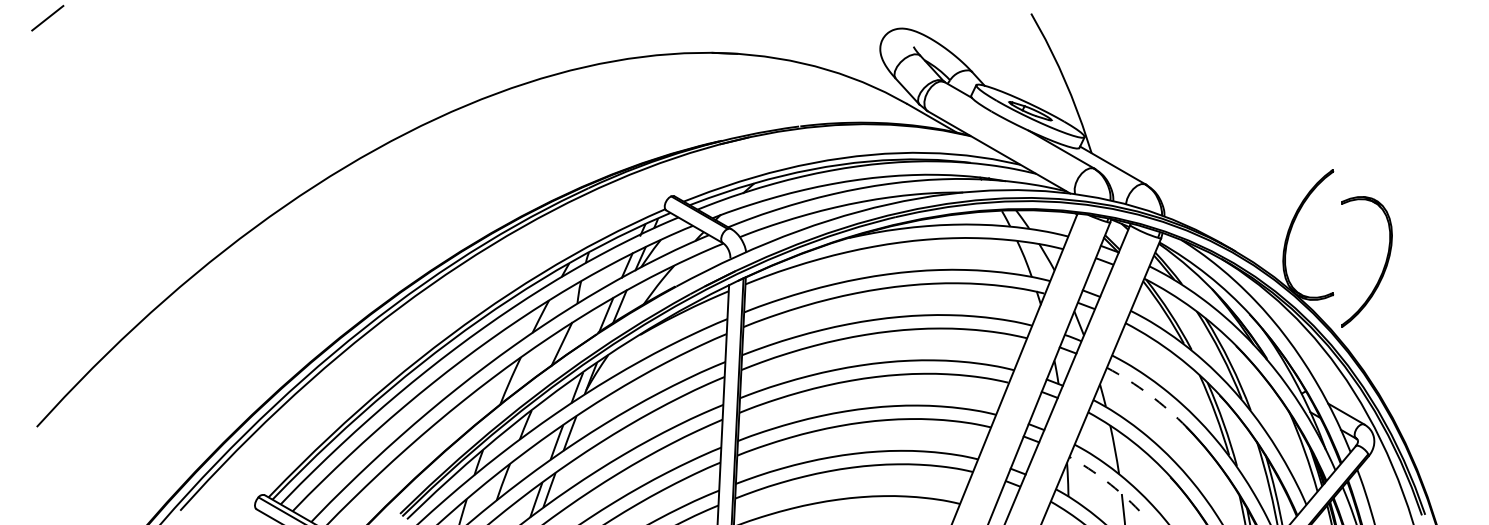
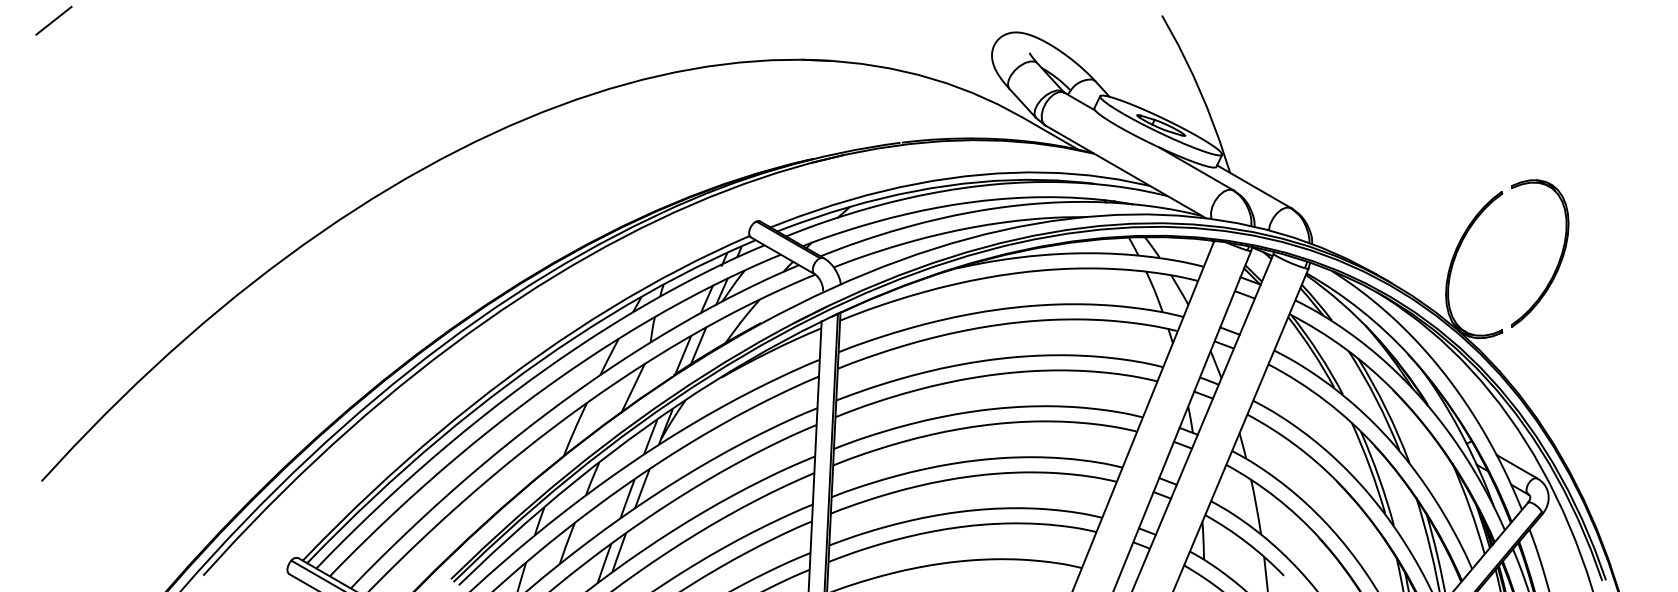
part: (1383, 268) -> (1558, 260), moved
arc: (1149, 394) -> (1295, 444), dashed -> solid
arc: (1106, 481) -> (1246, 542), dashed -> solid

